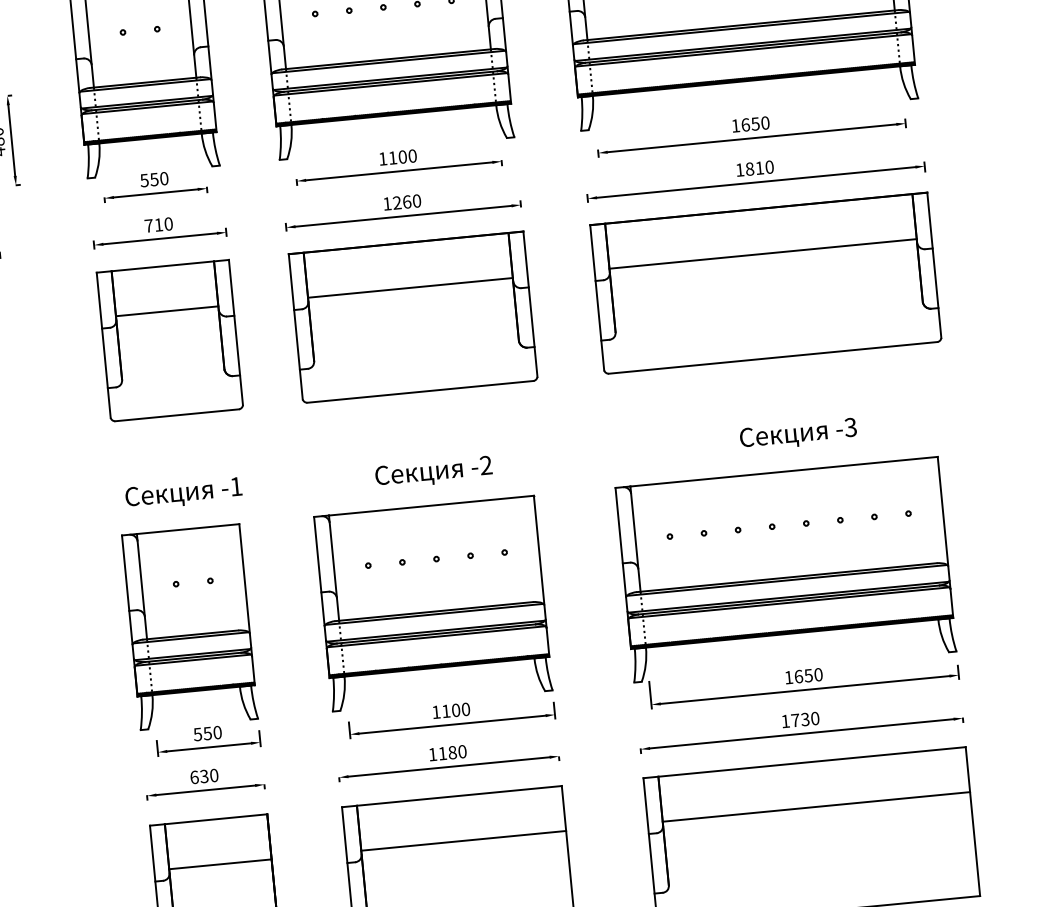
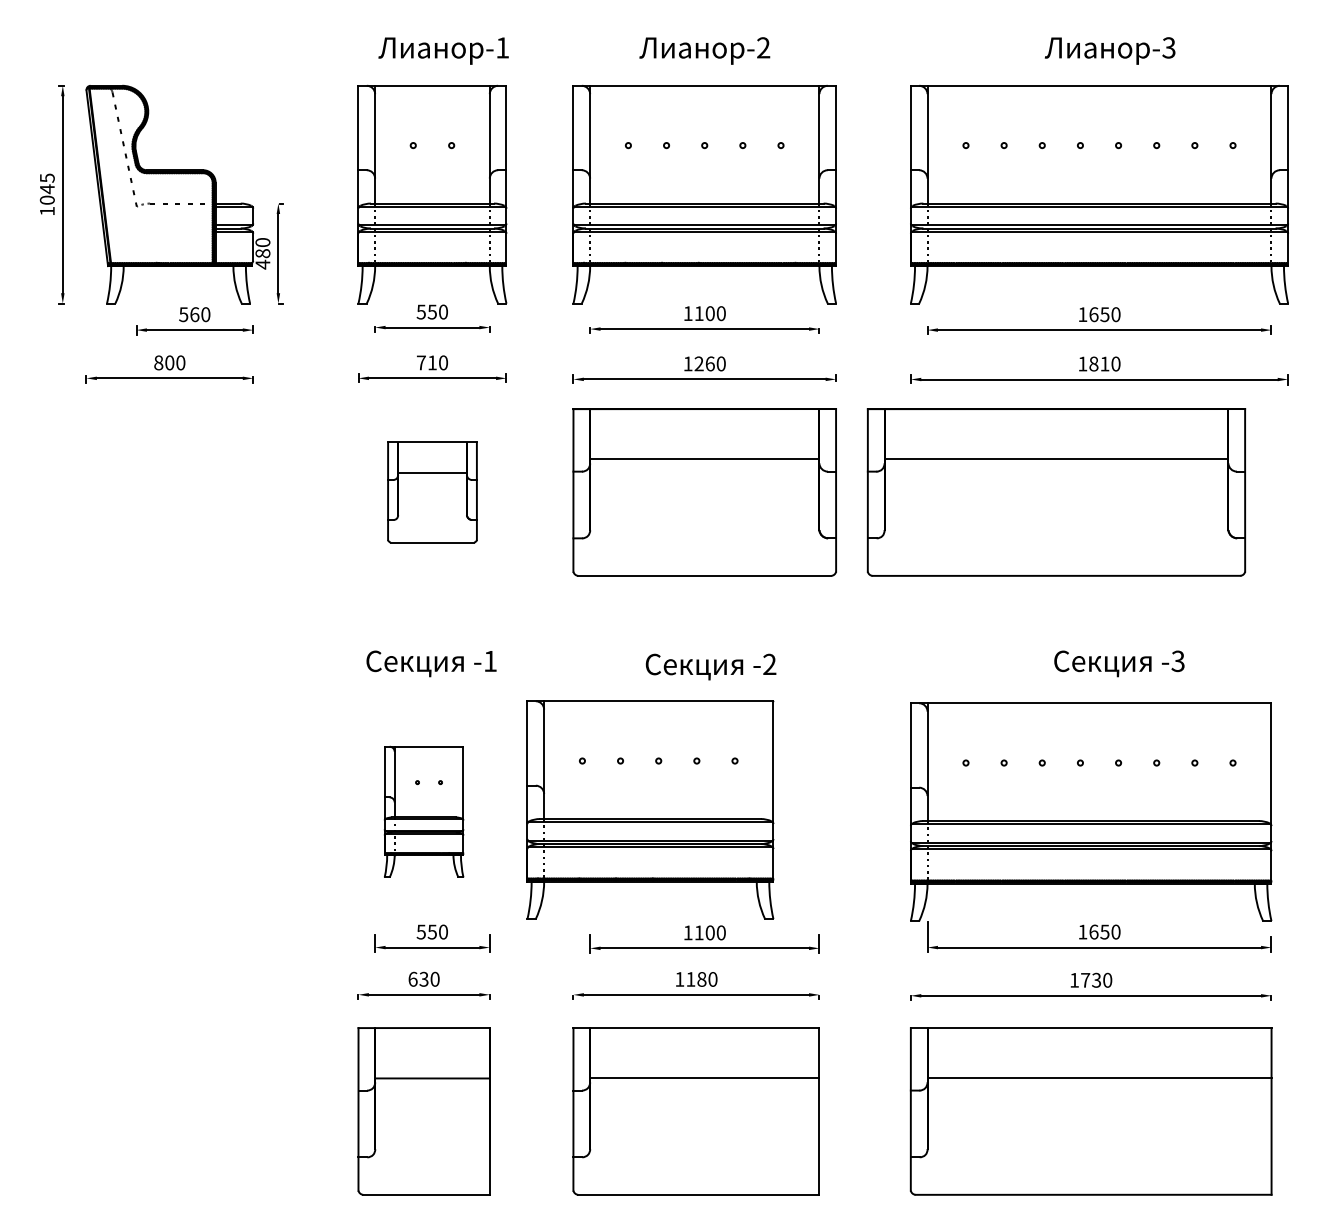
part: (765, 283) -> (1056, 492), moved
part: (170, 340) -> (432, 492), size x0.6
part: (433, 603) -> (650, 809), moved
part: (189, 626) -> (423, 811), size x0.6

